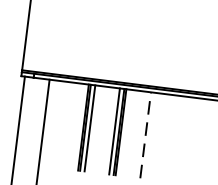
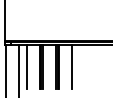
line: (58, 123) -> (26, 66), added
line: (145, 134) -> (71, 66), dashed -> solid

